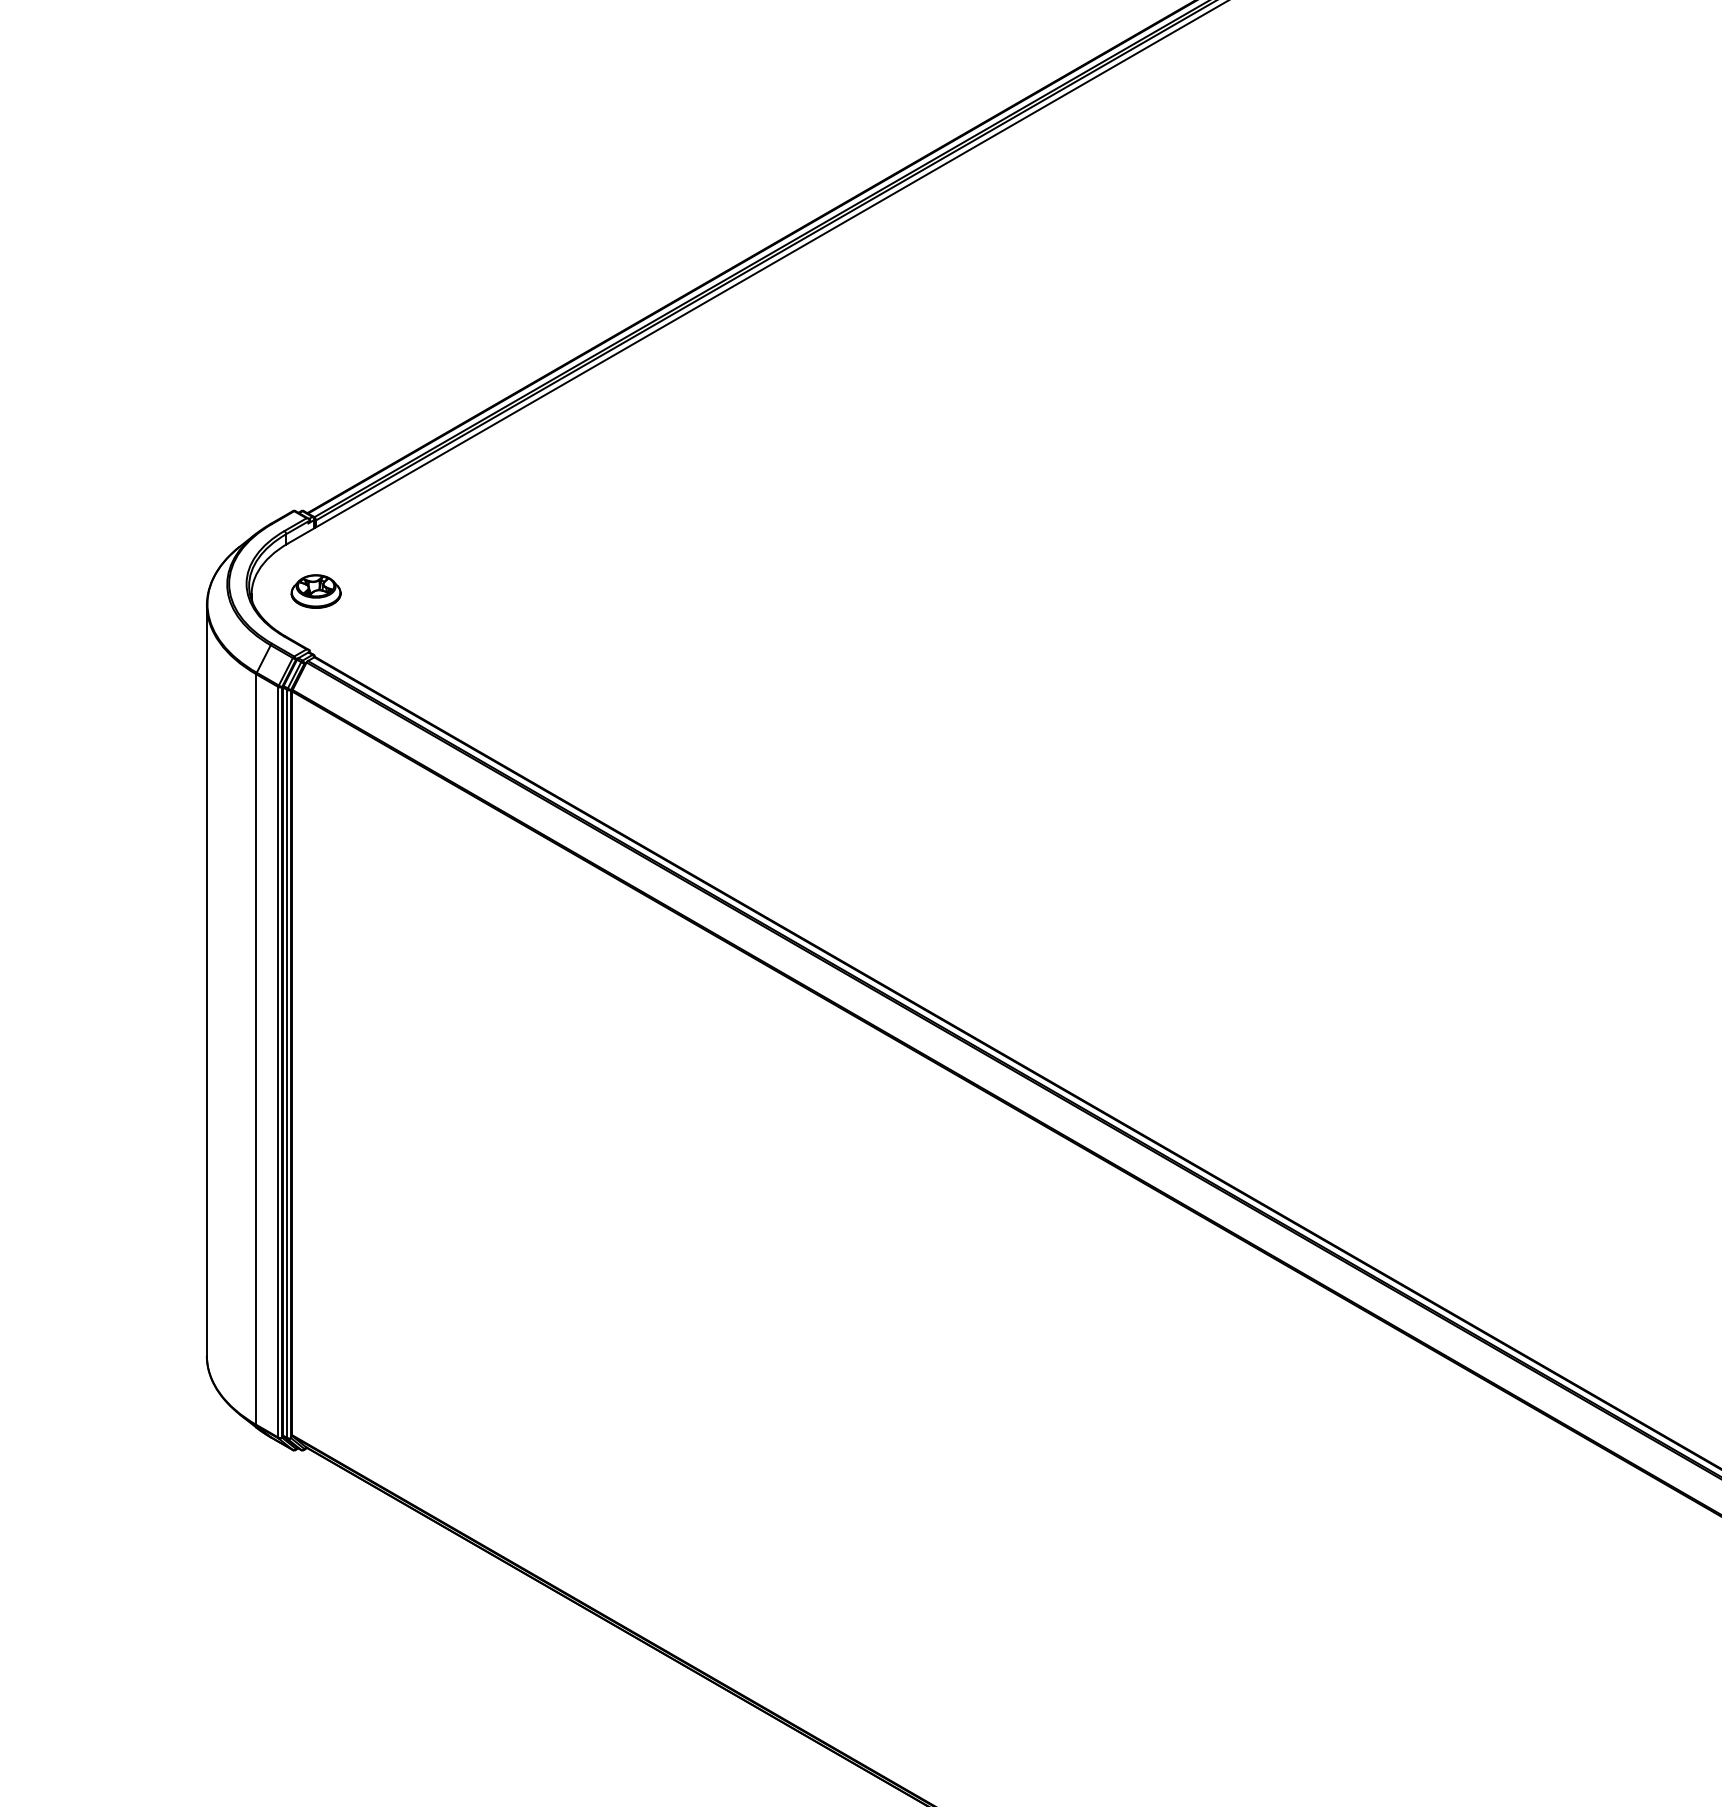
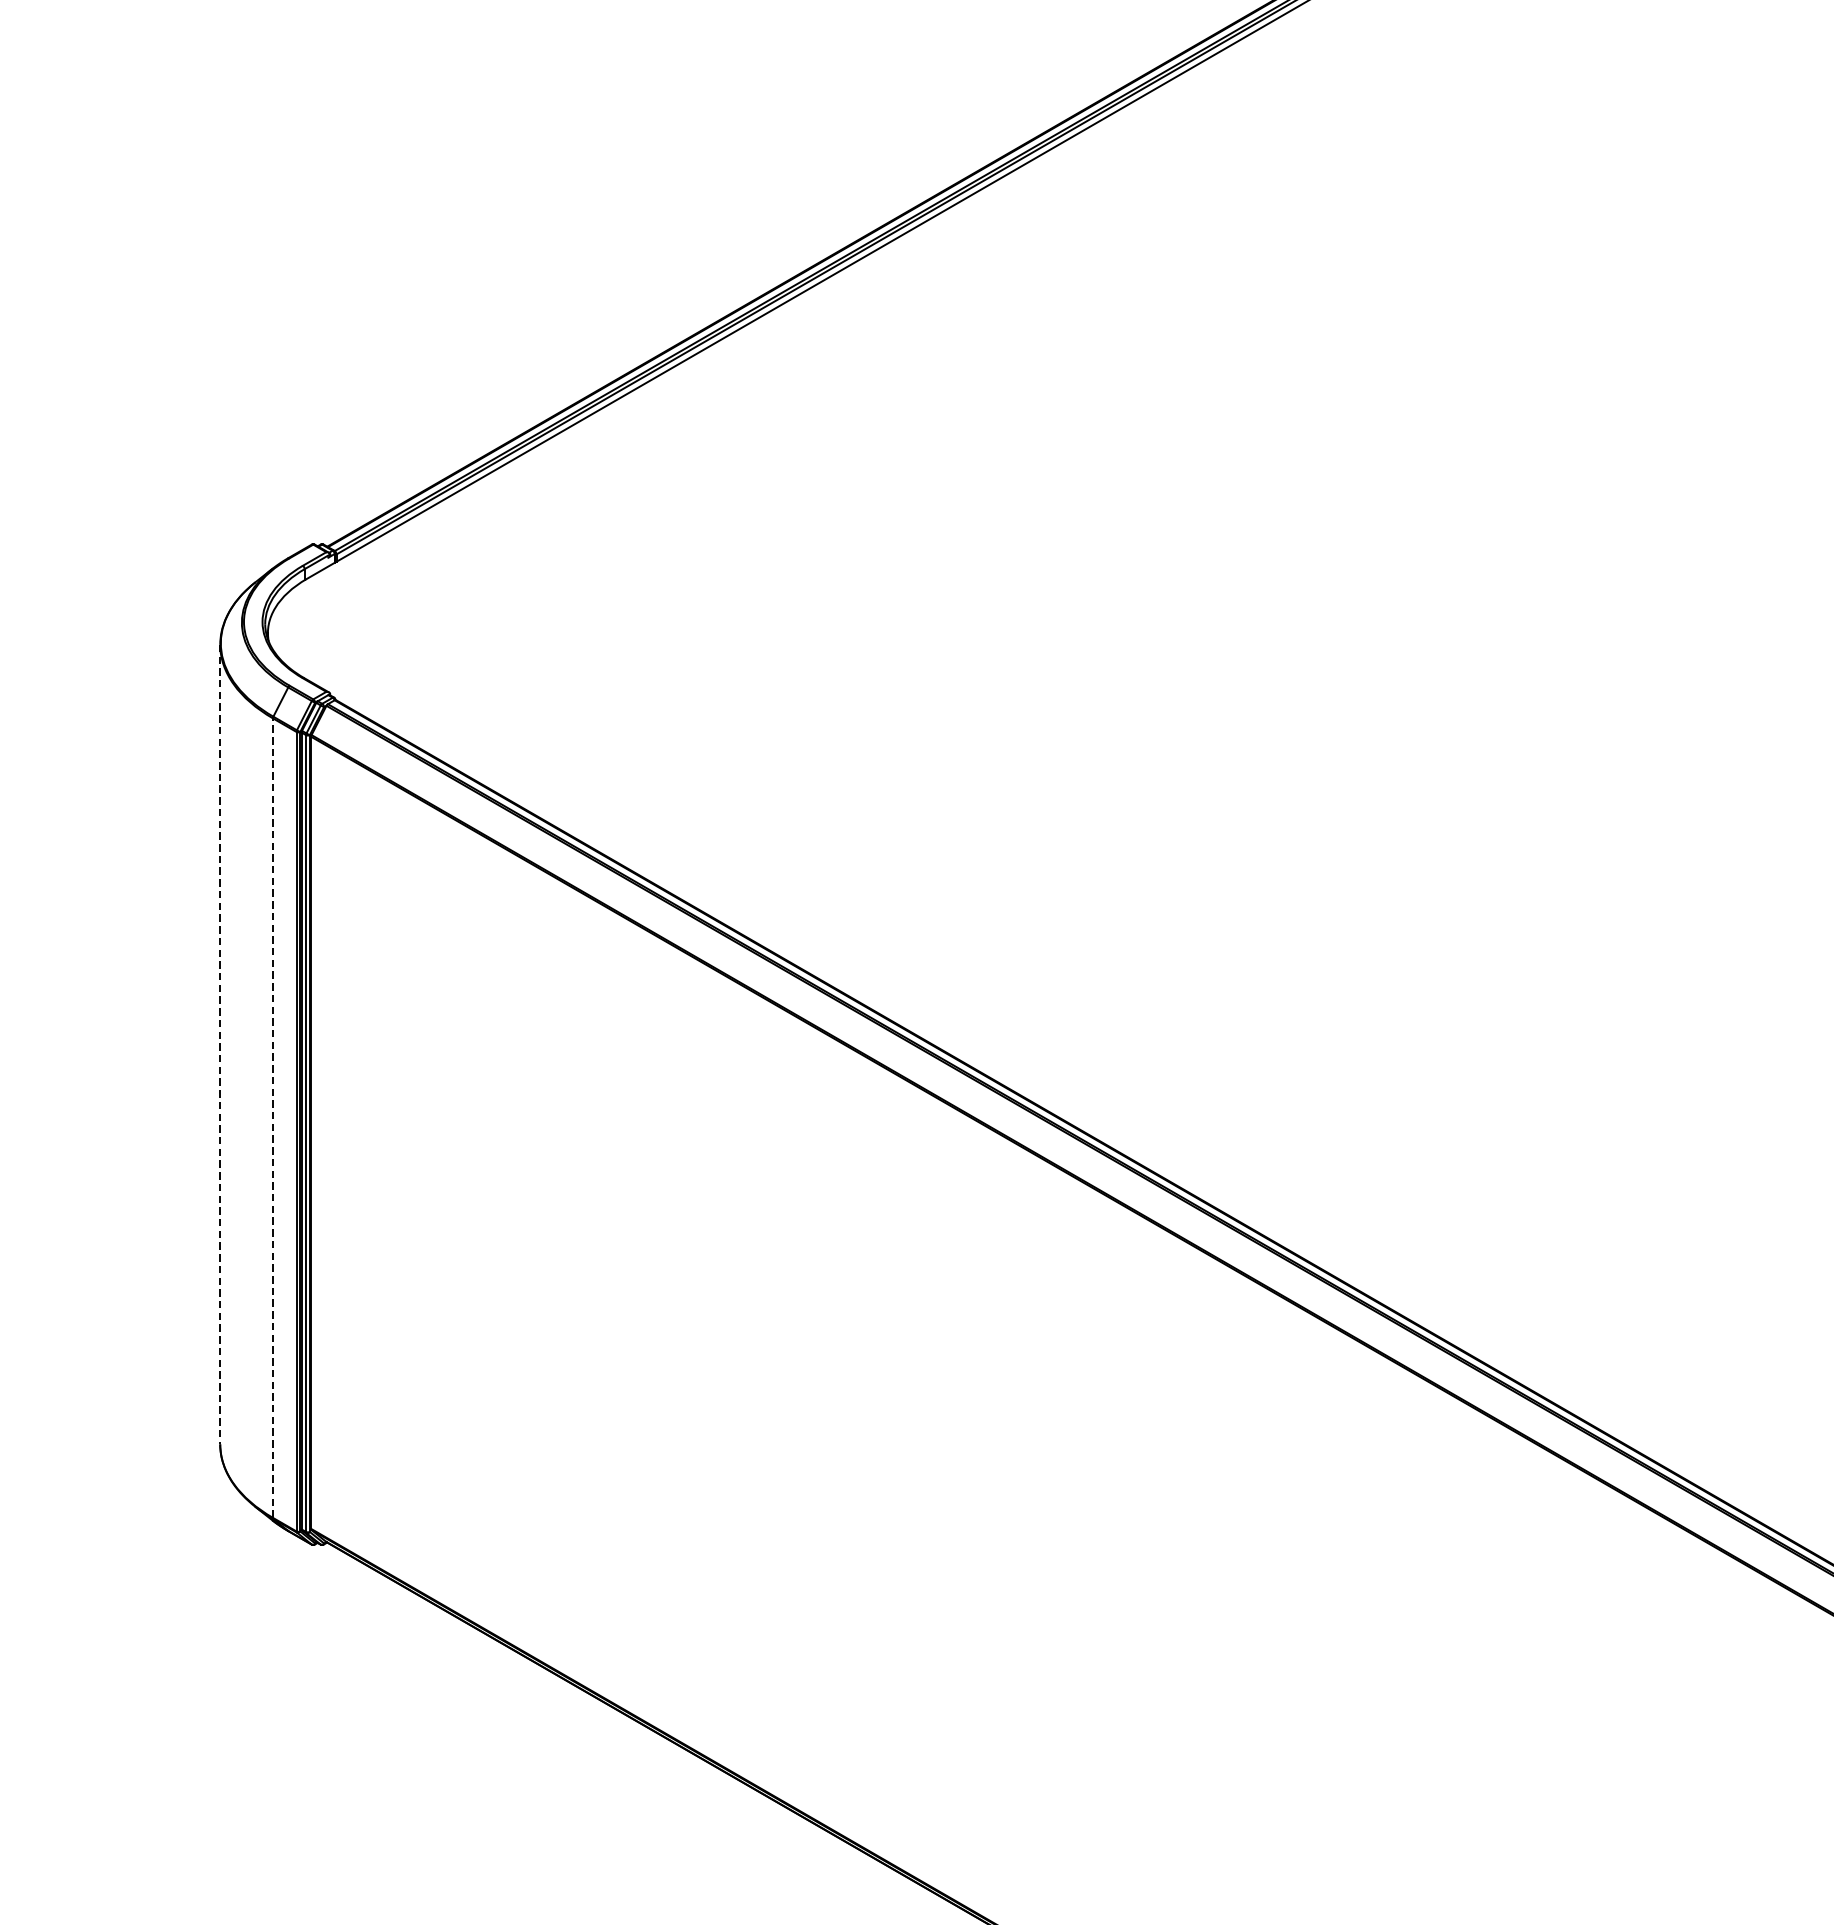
part: (315, 591) -> (335, 630), removed
line: (206, 981) -> (219, 1045), solid -> dashed
line: (256, 1049) -> (273, 1118), solid -> dashed

